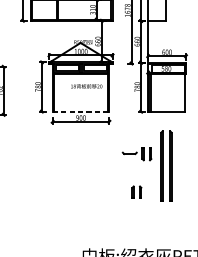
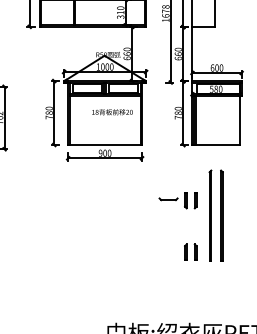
line: (81, 111) -> (105, 145), dashed -> solid
part: (136, 191) -> (190, 251), moved

